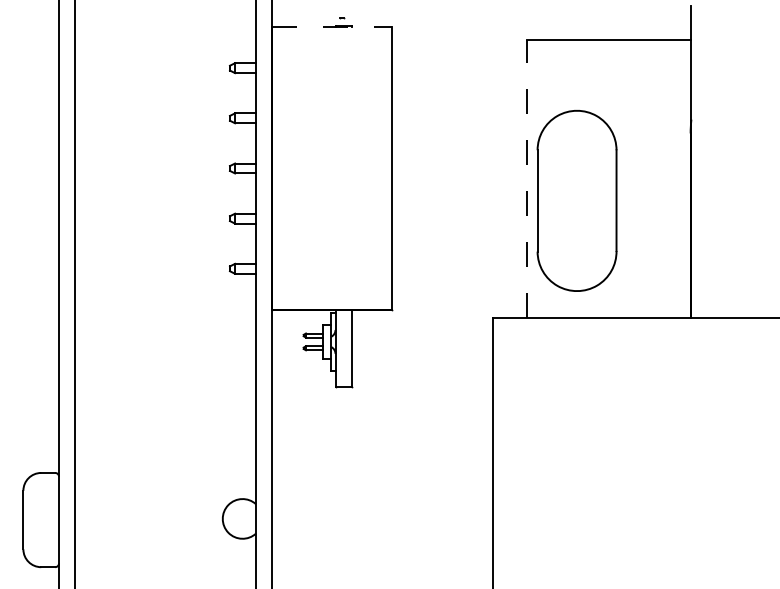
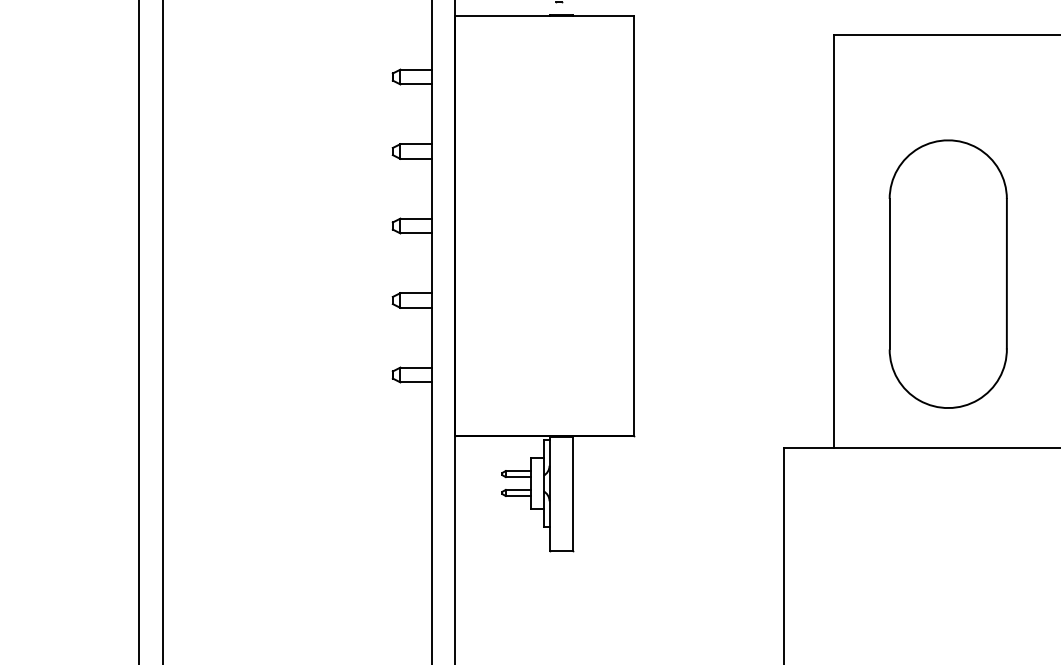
line: (332, 27) -> (545, 16), dashed -> solid
line: (527, 179) -> (834, 242), dashed -> solid
part: (576, 200) -> (947, 273), moved

